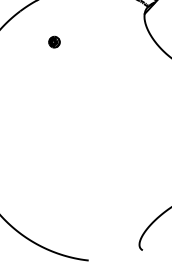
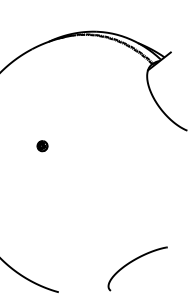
part: (54, 42) -> (42, 146), moved

